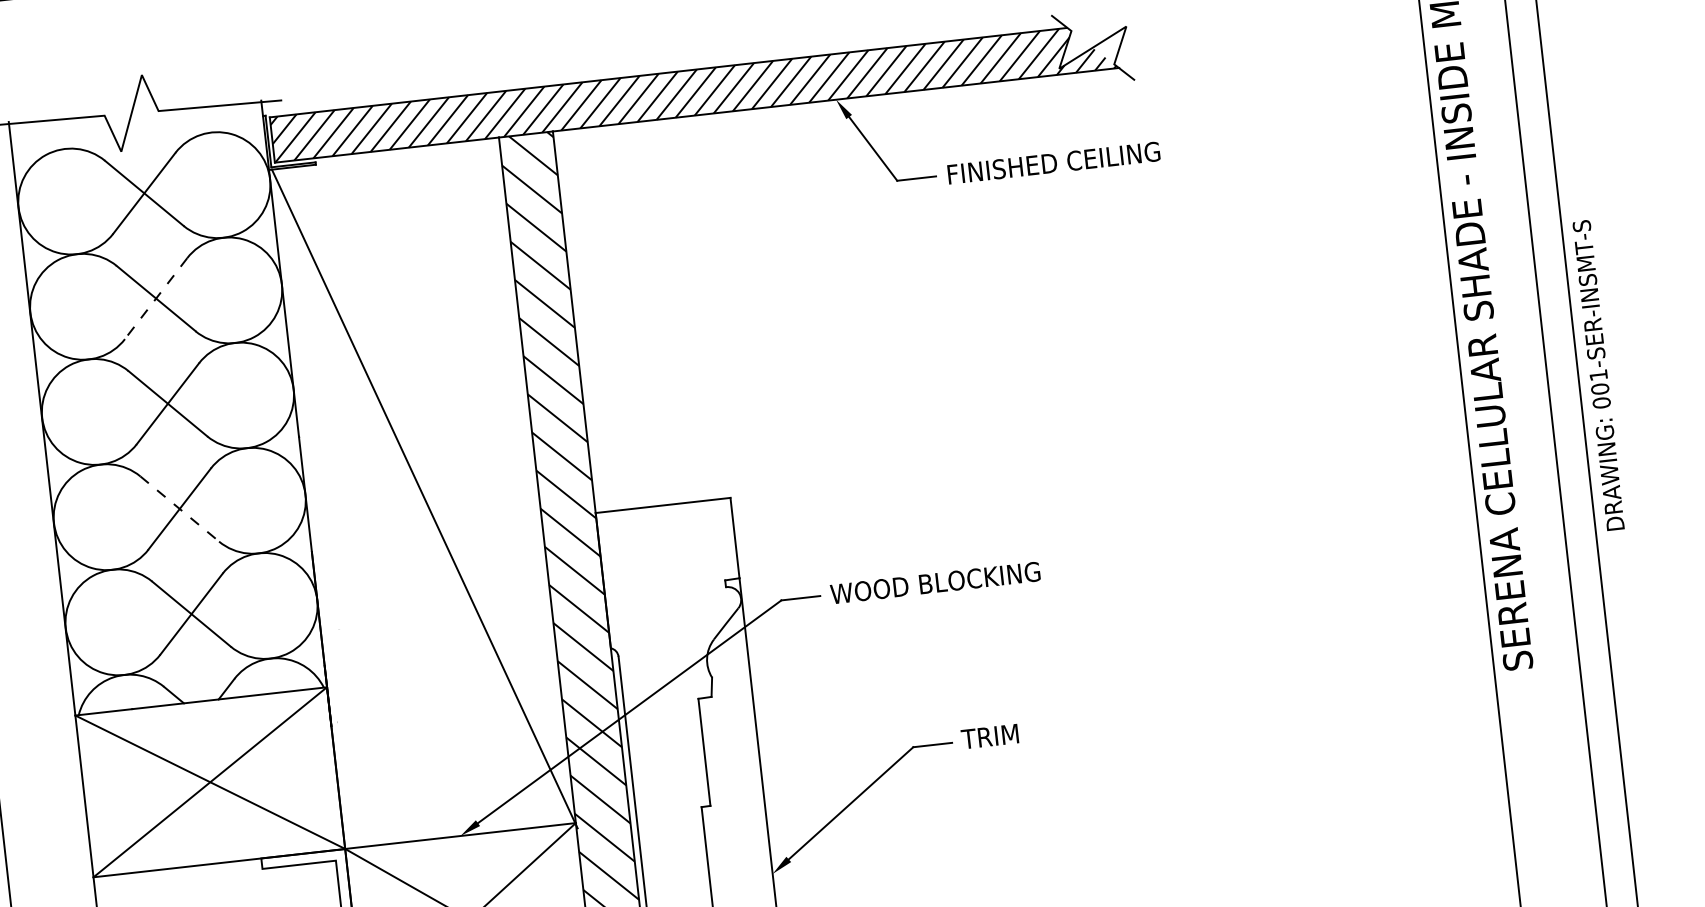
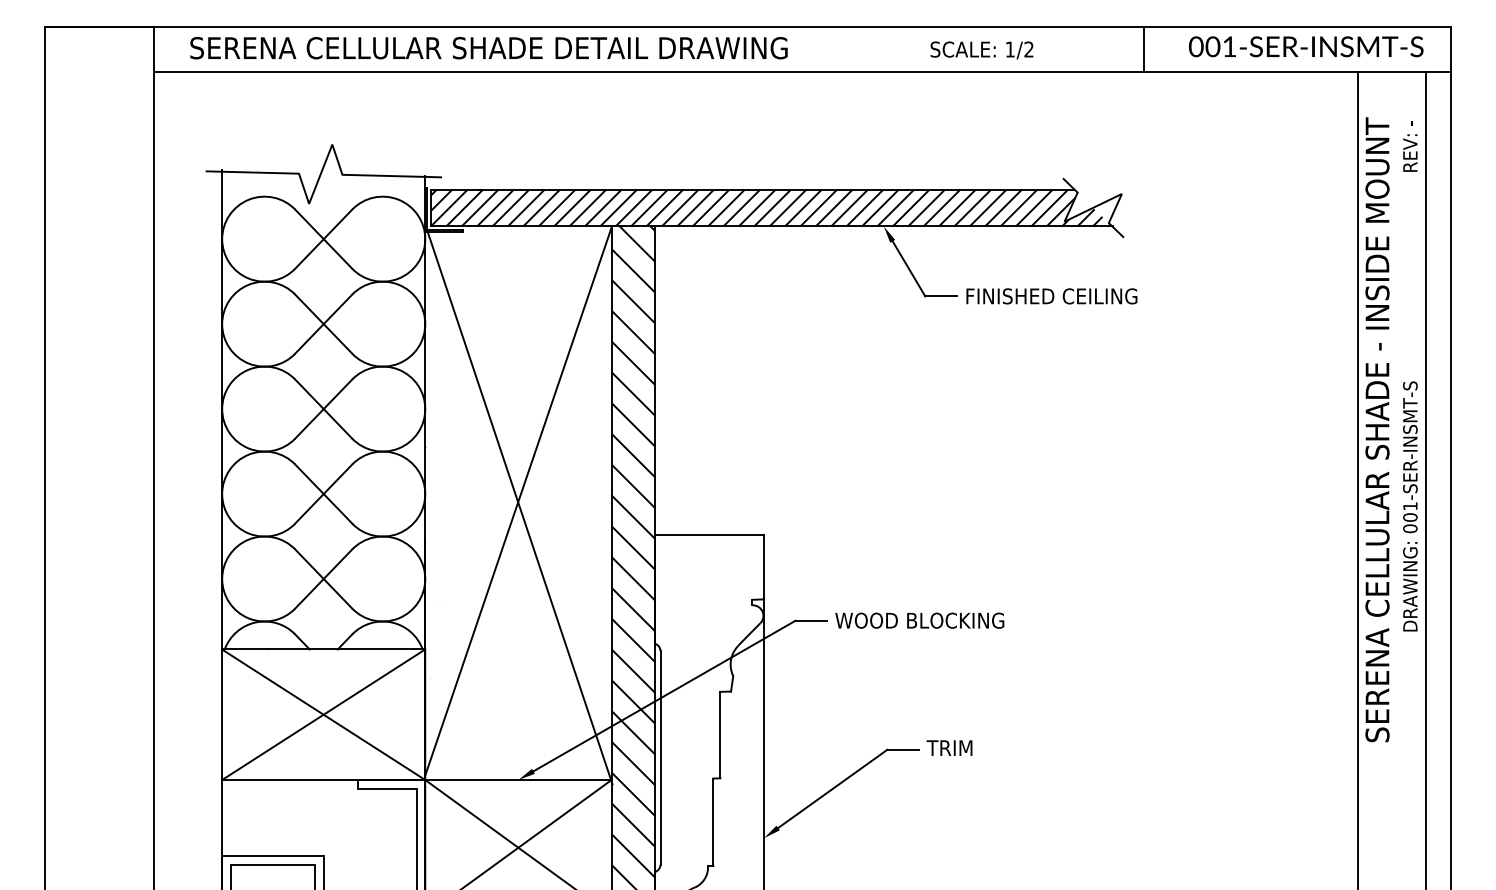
line: (155, 299) -> (323, 324), dashed -> solid
text: (1598, 375) -> (1410, 506), moved
line: (421, 491) -> (518, 501), added
line: (179, 509) -> (323, 494), dashed -> solid

